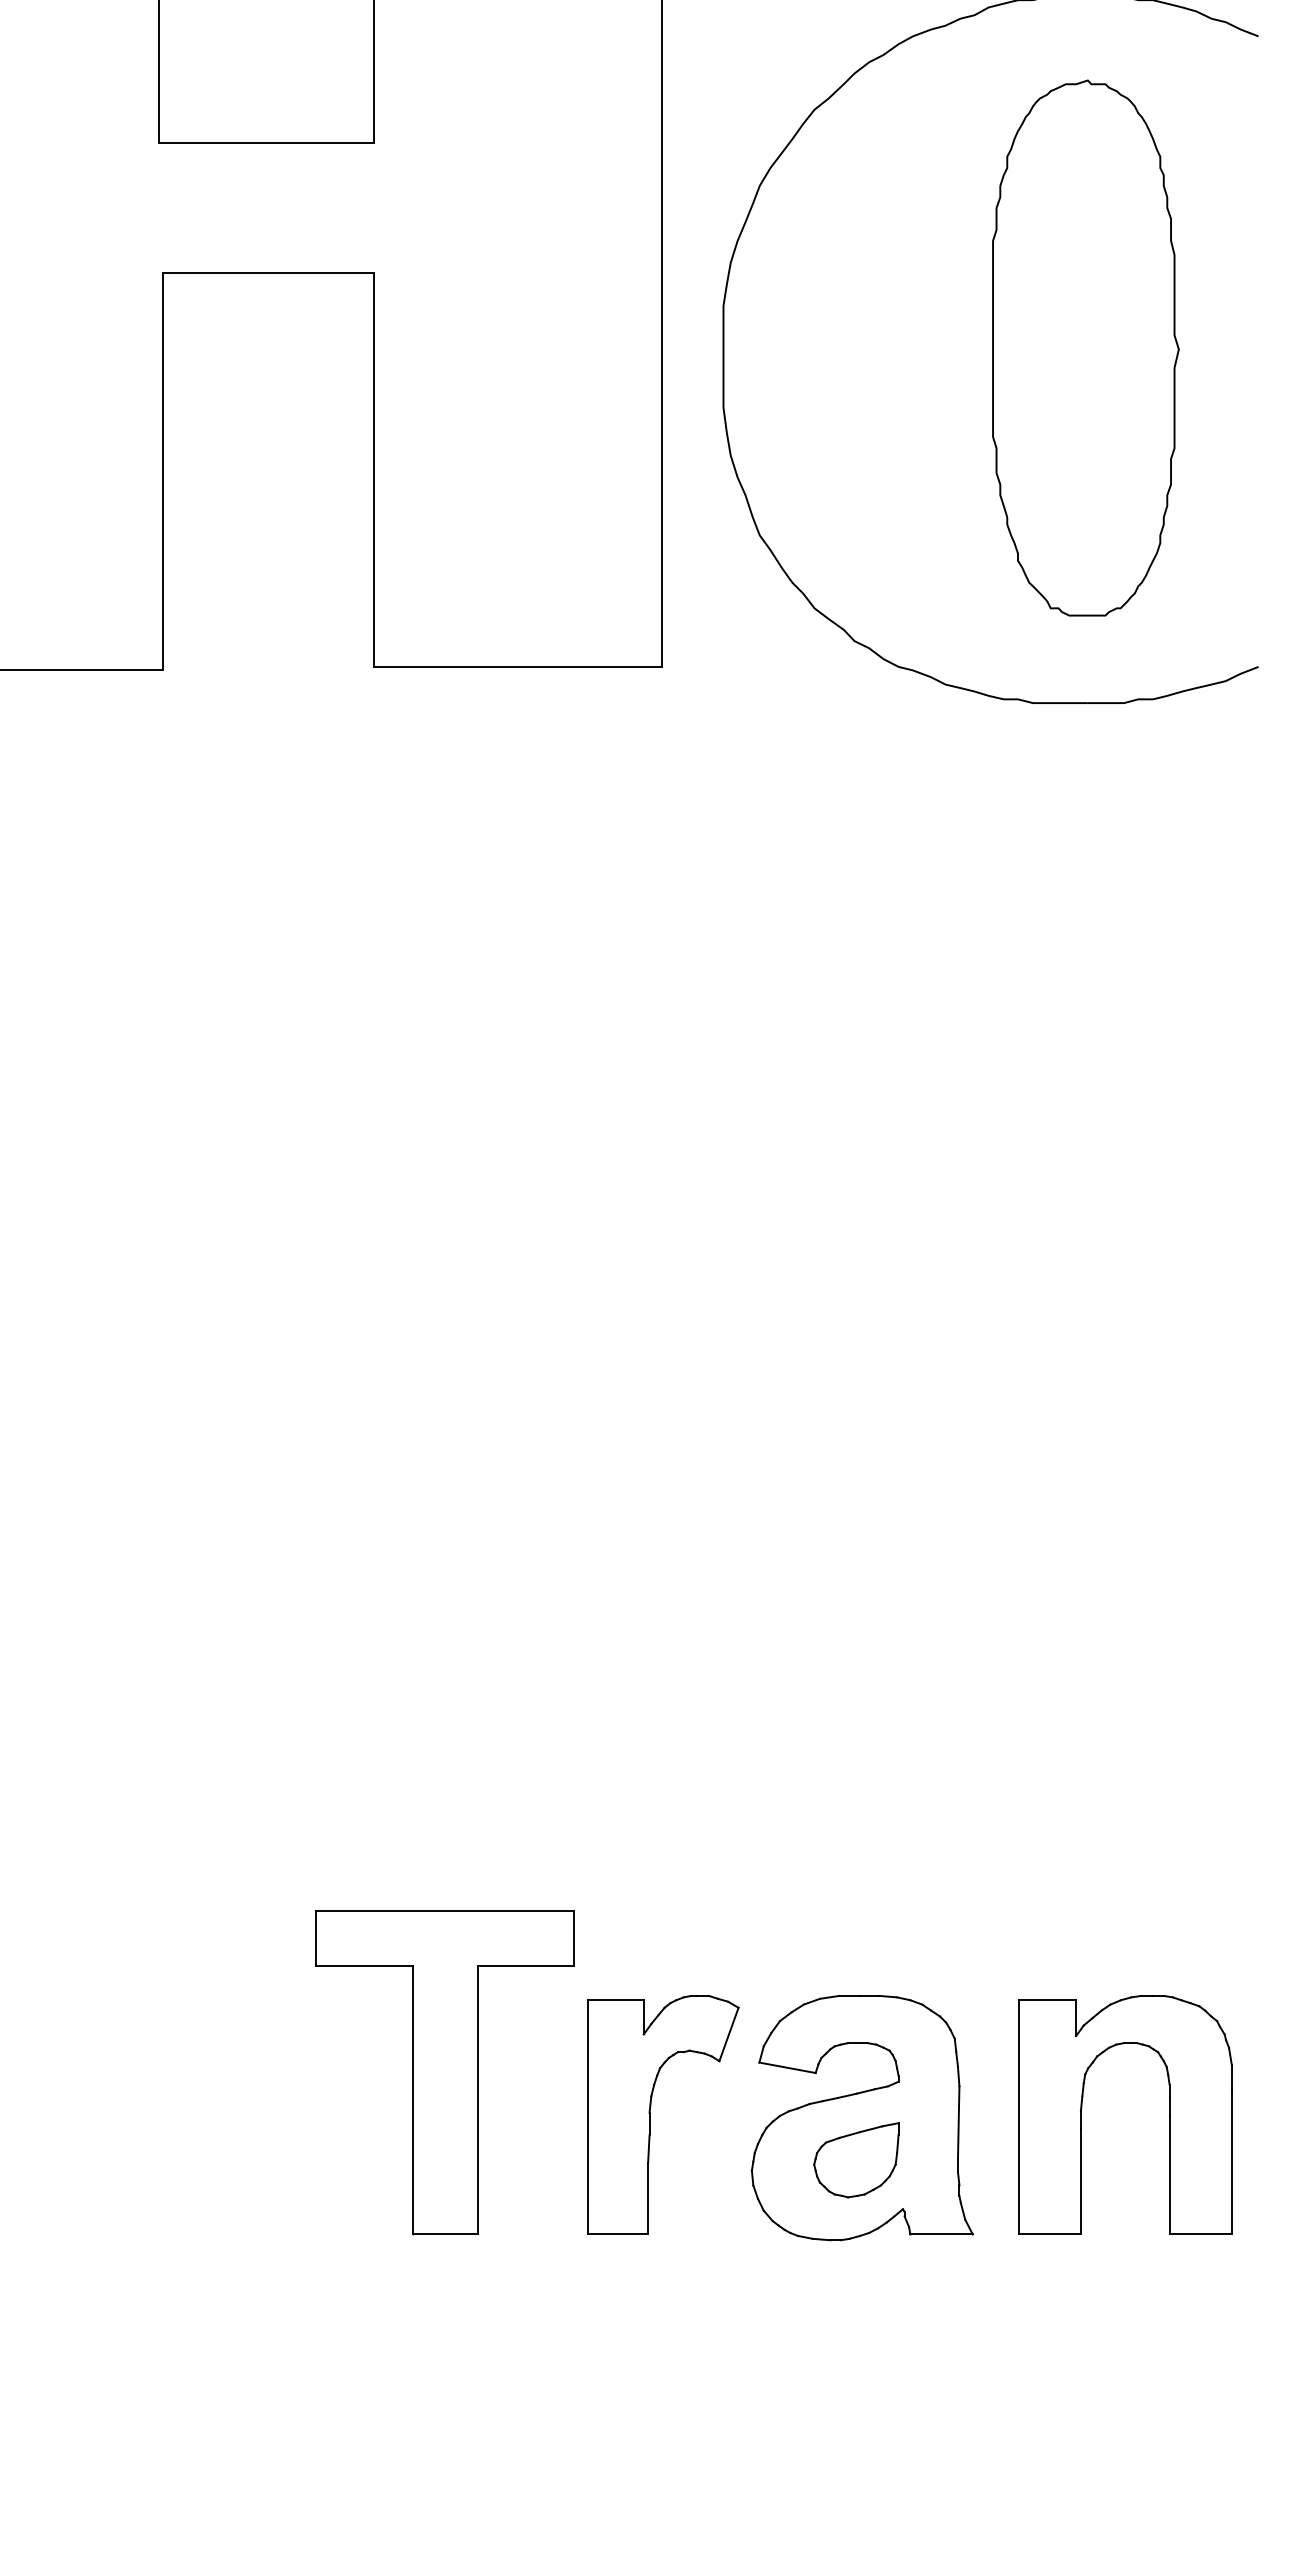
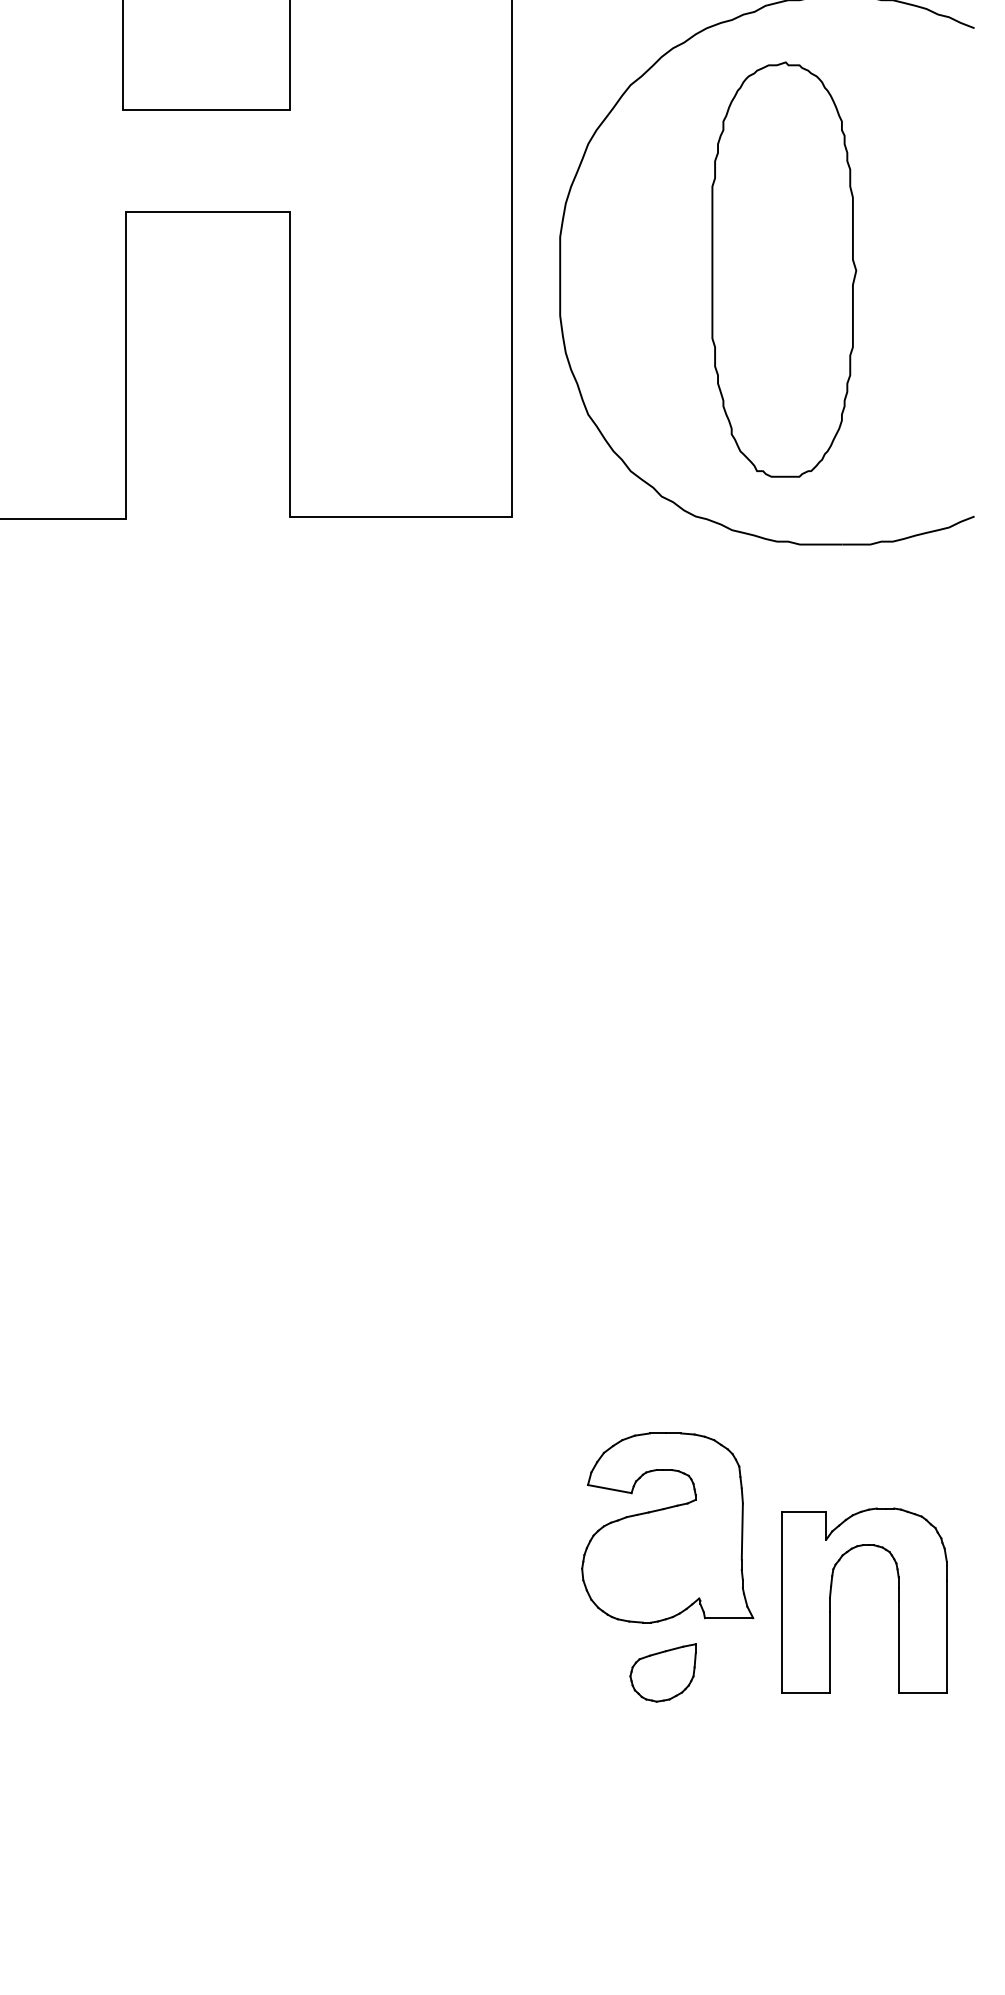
part: (1085, 347) -> (783, 269), moved
part: (444, 2072) -> (344, 1605), removed
part: (1082, 2108) -> (831, 1595), moved
part: (650, 2114) -> (503, 1637), removed
part: (861, 2118) -> (667, 1528), moved

